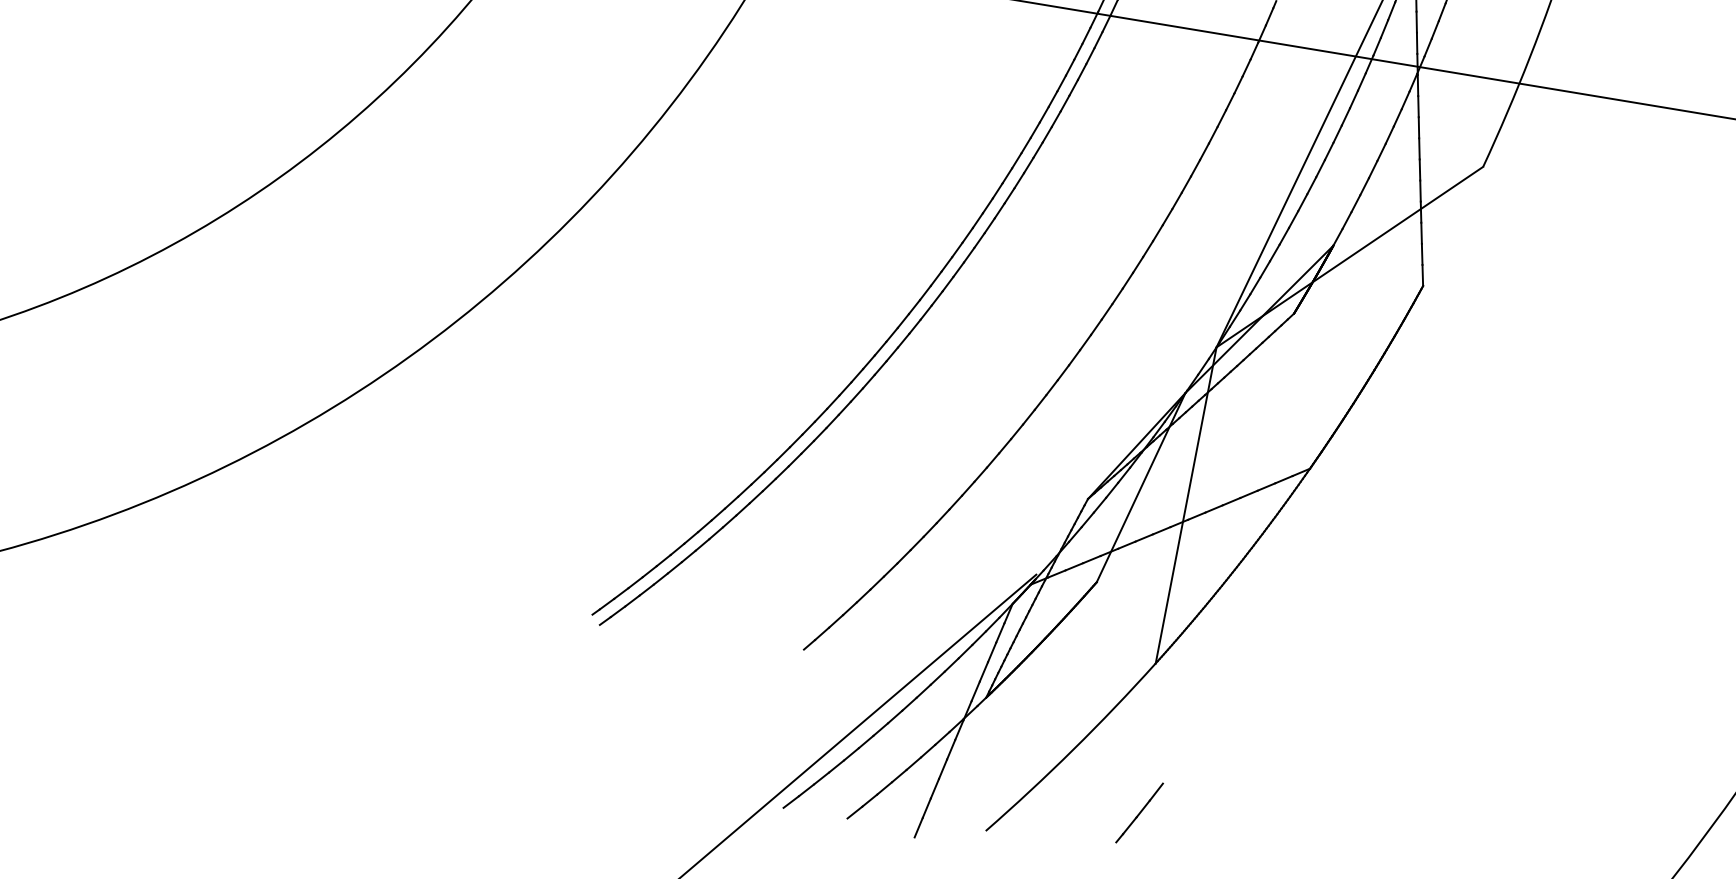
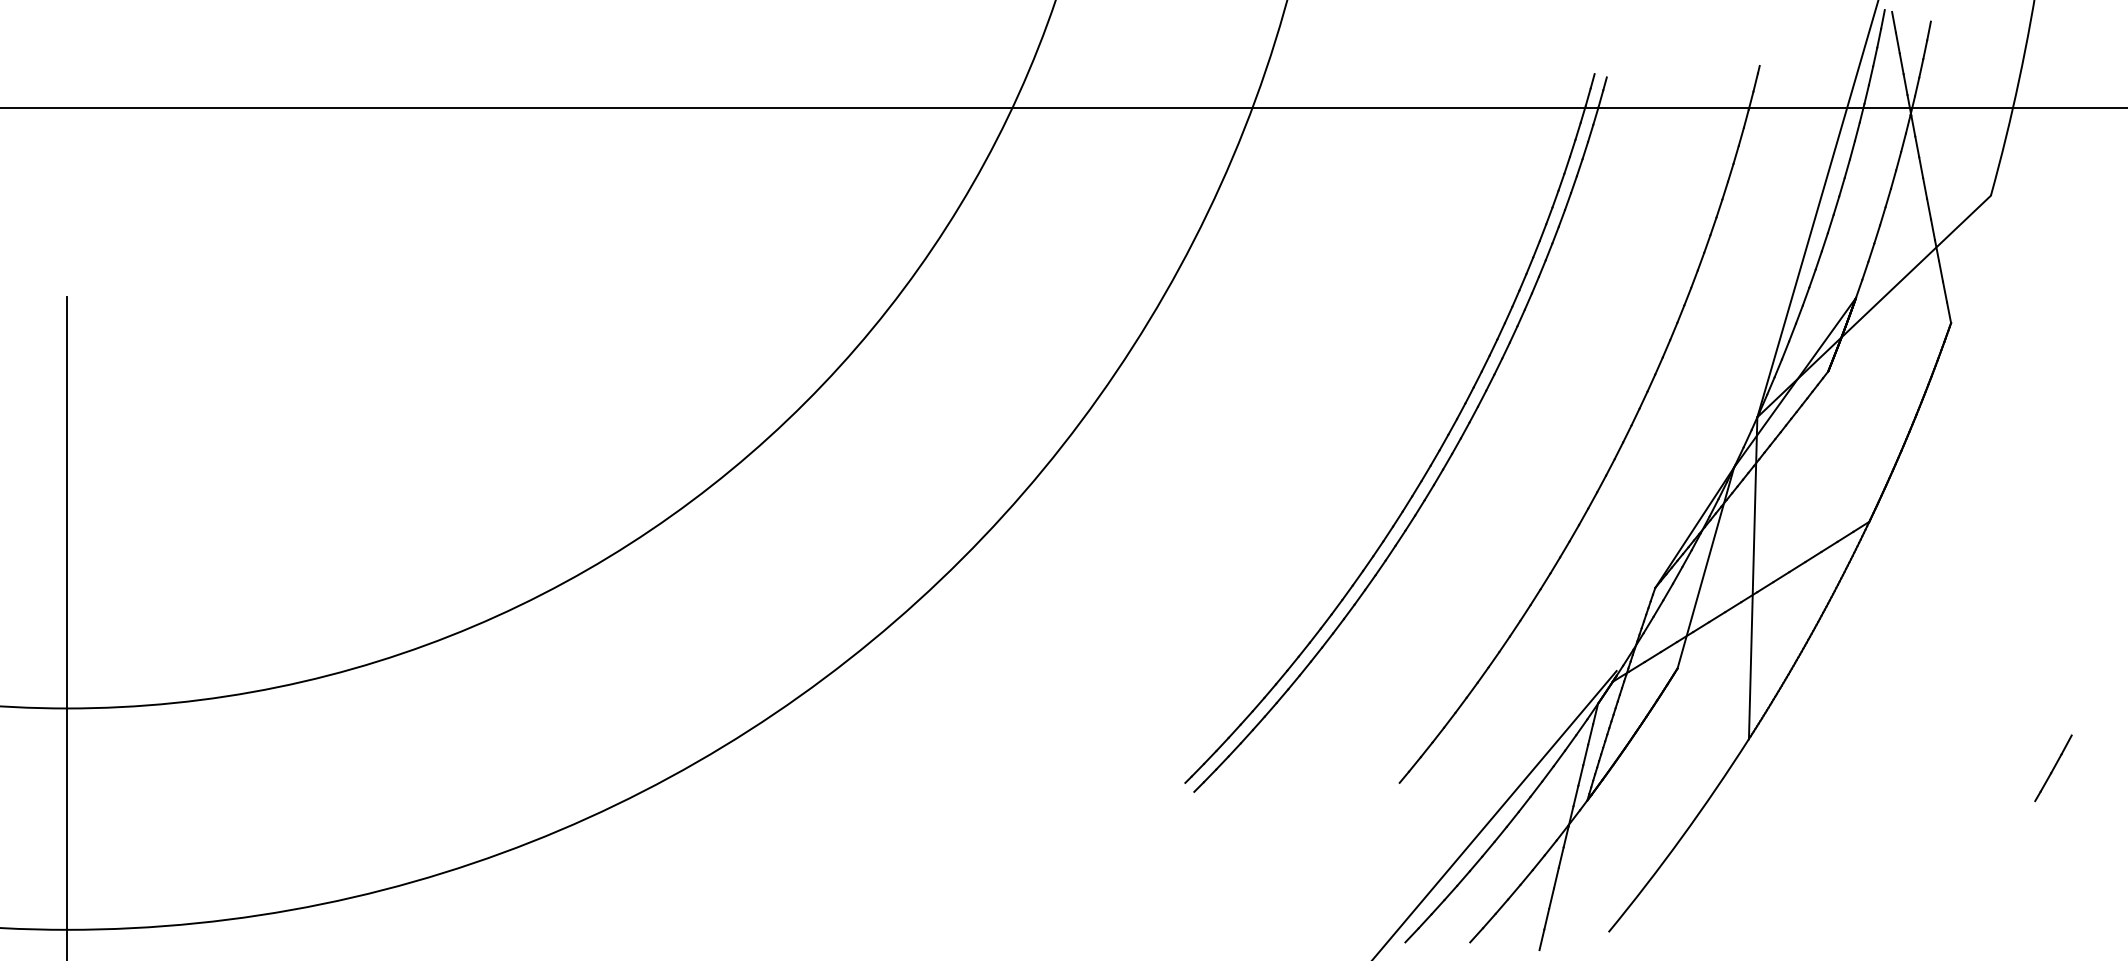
line: (1139, 813) -> (2053, 768), moved

